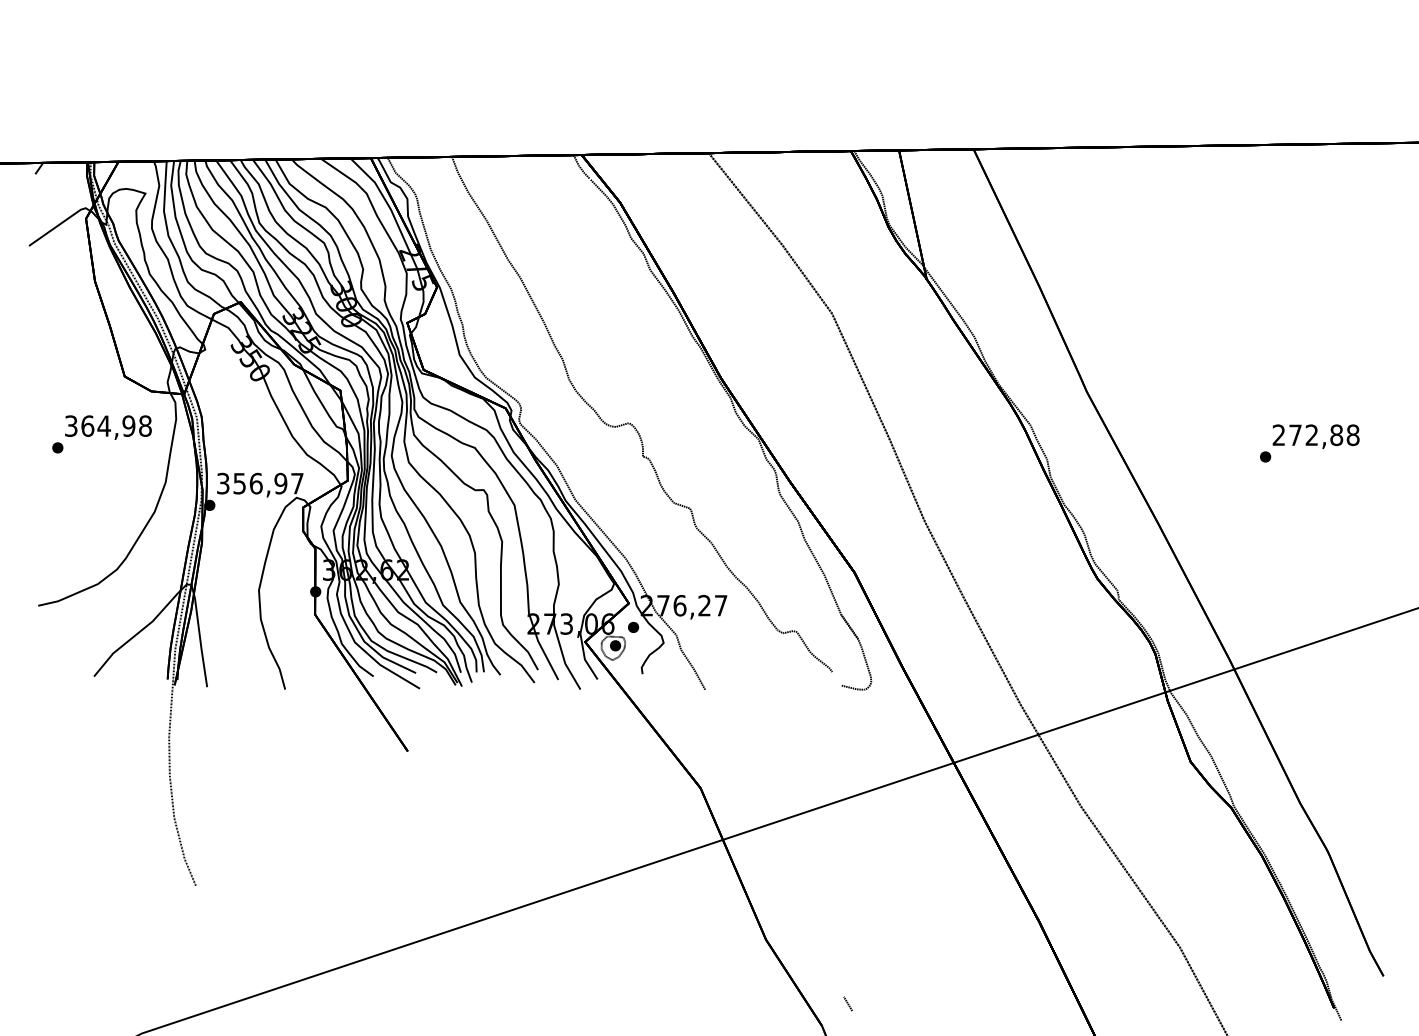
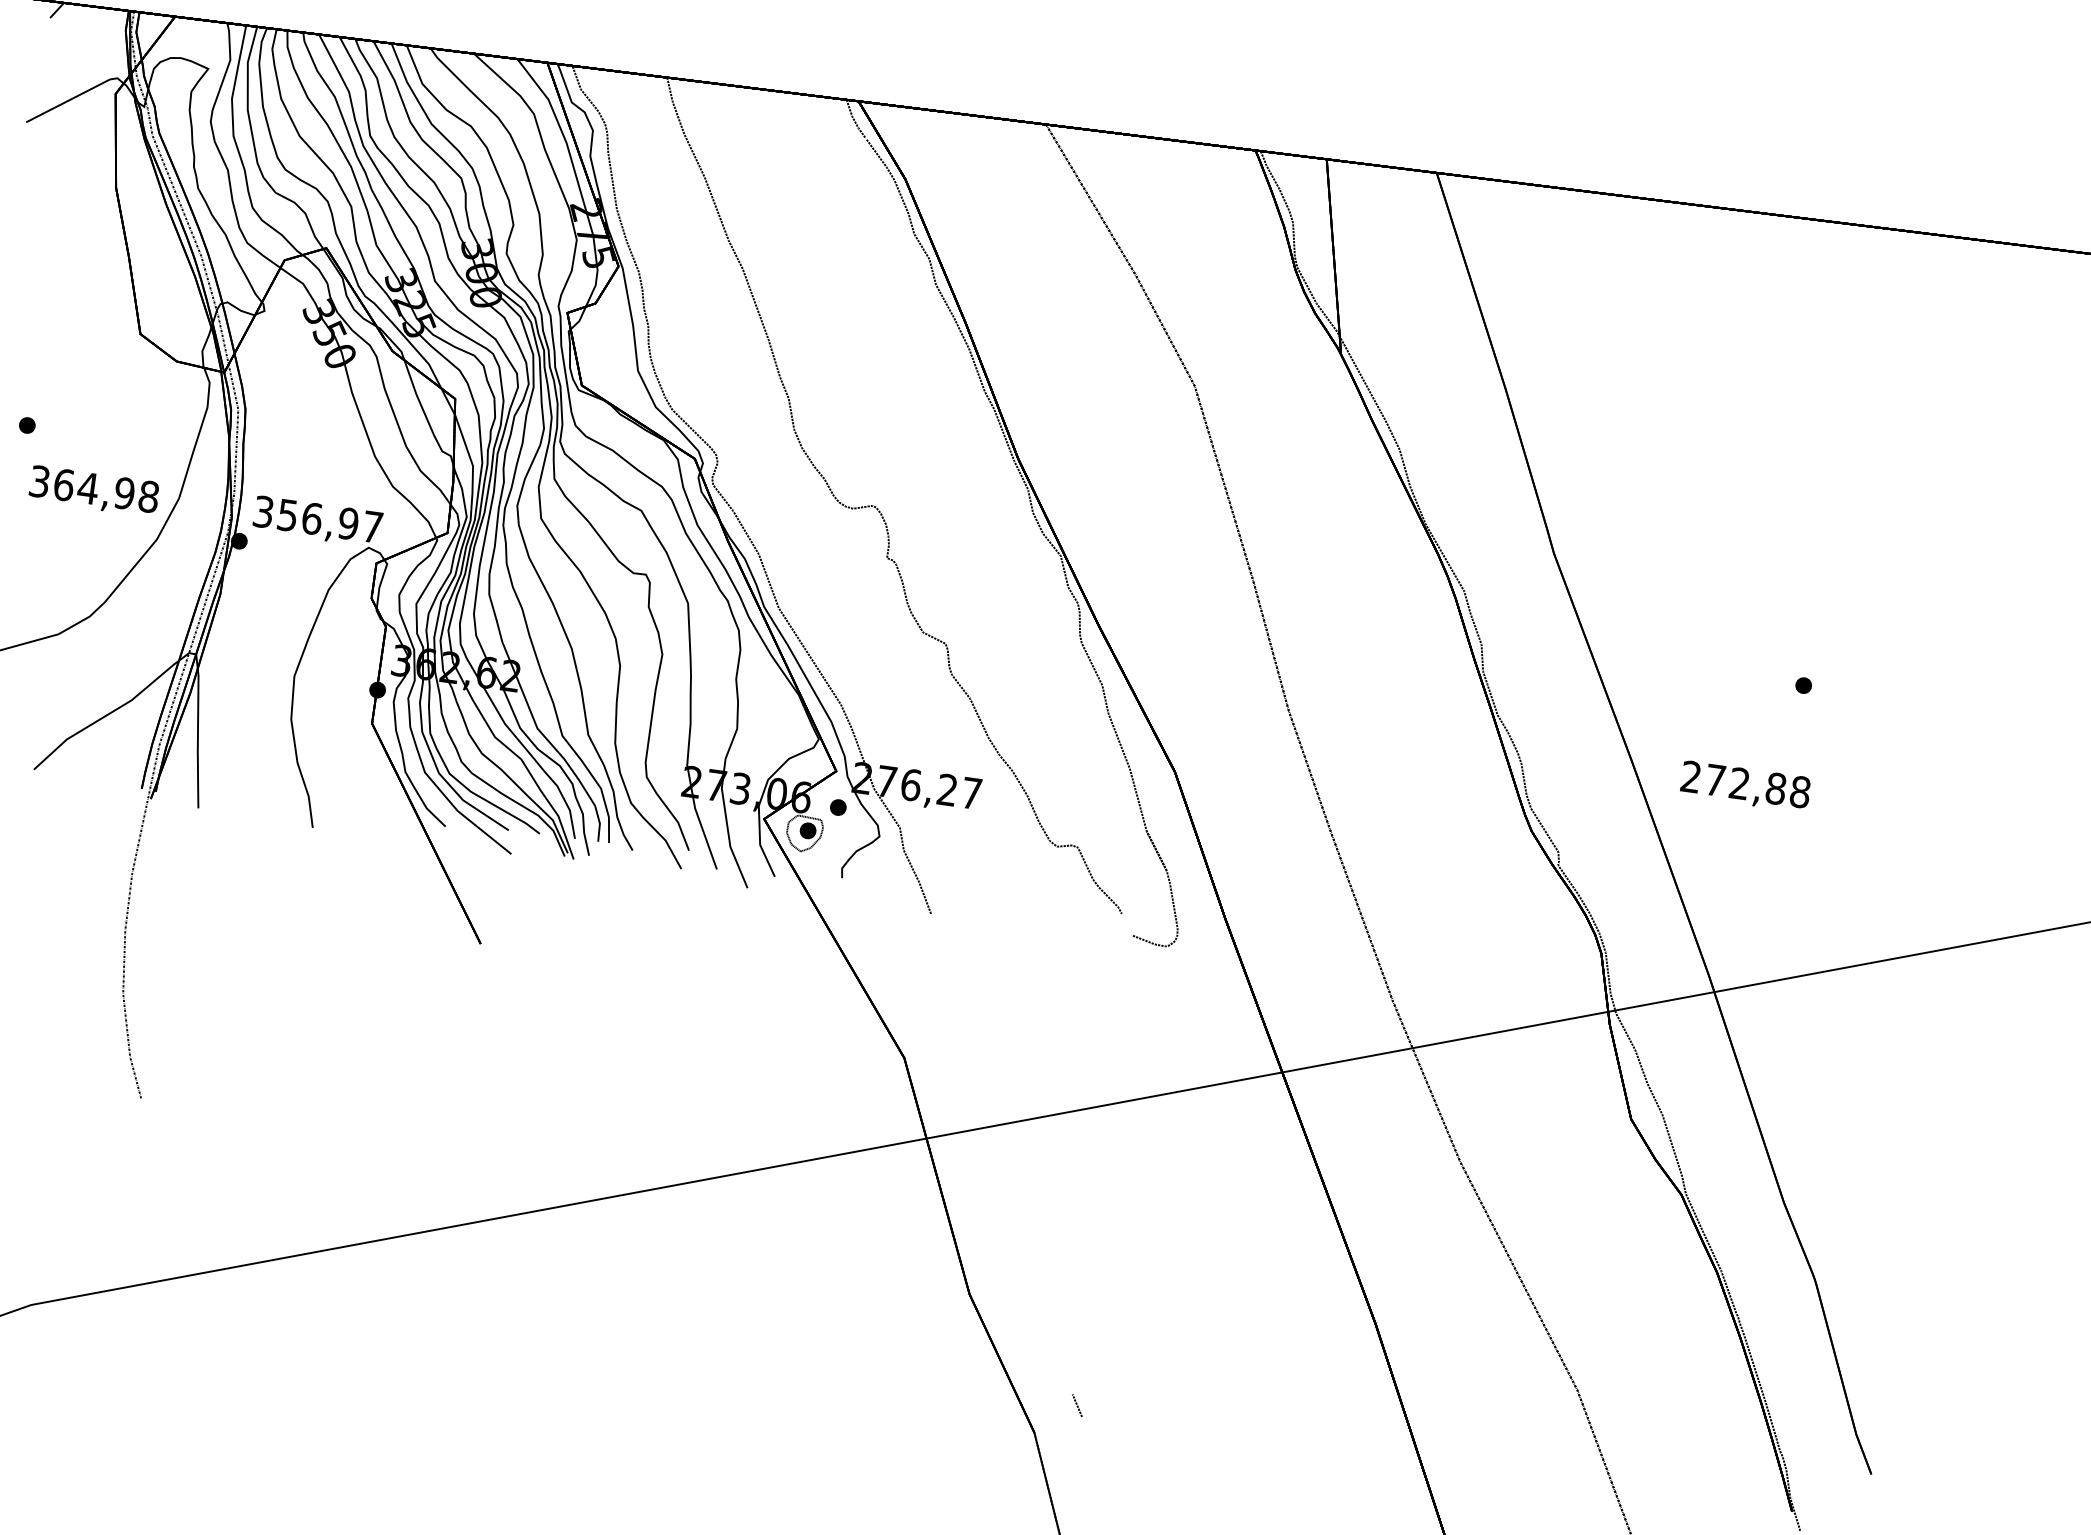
text: (108, 427) -> (94, 491), moved
text: (1315, 436) -> (1744, 786), moved

